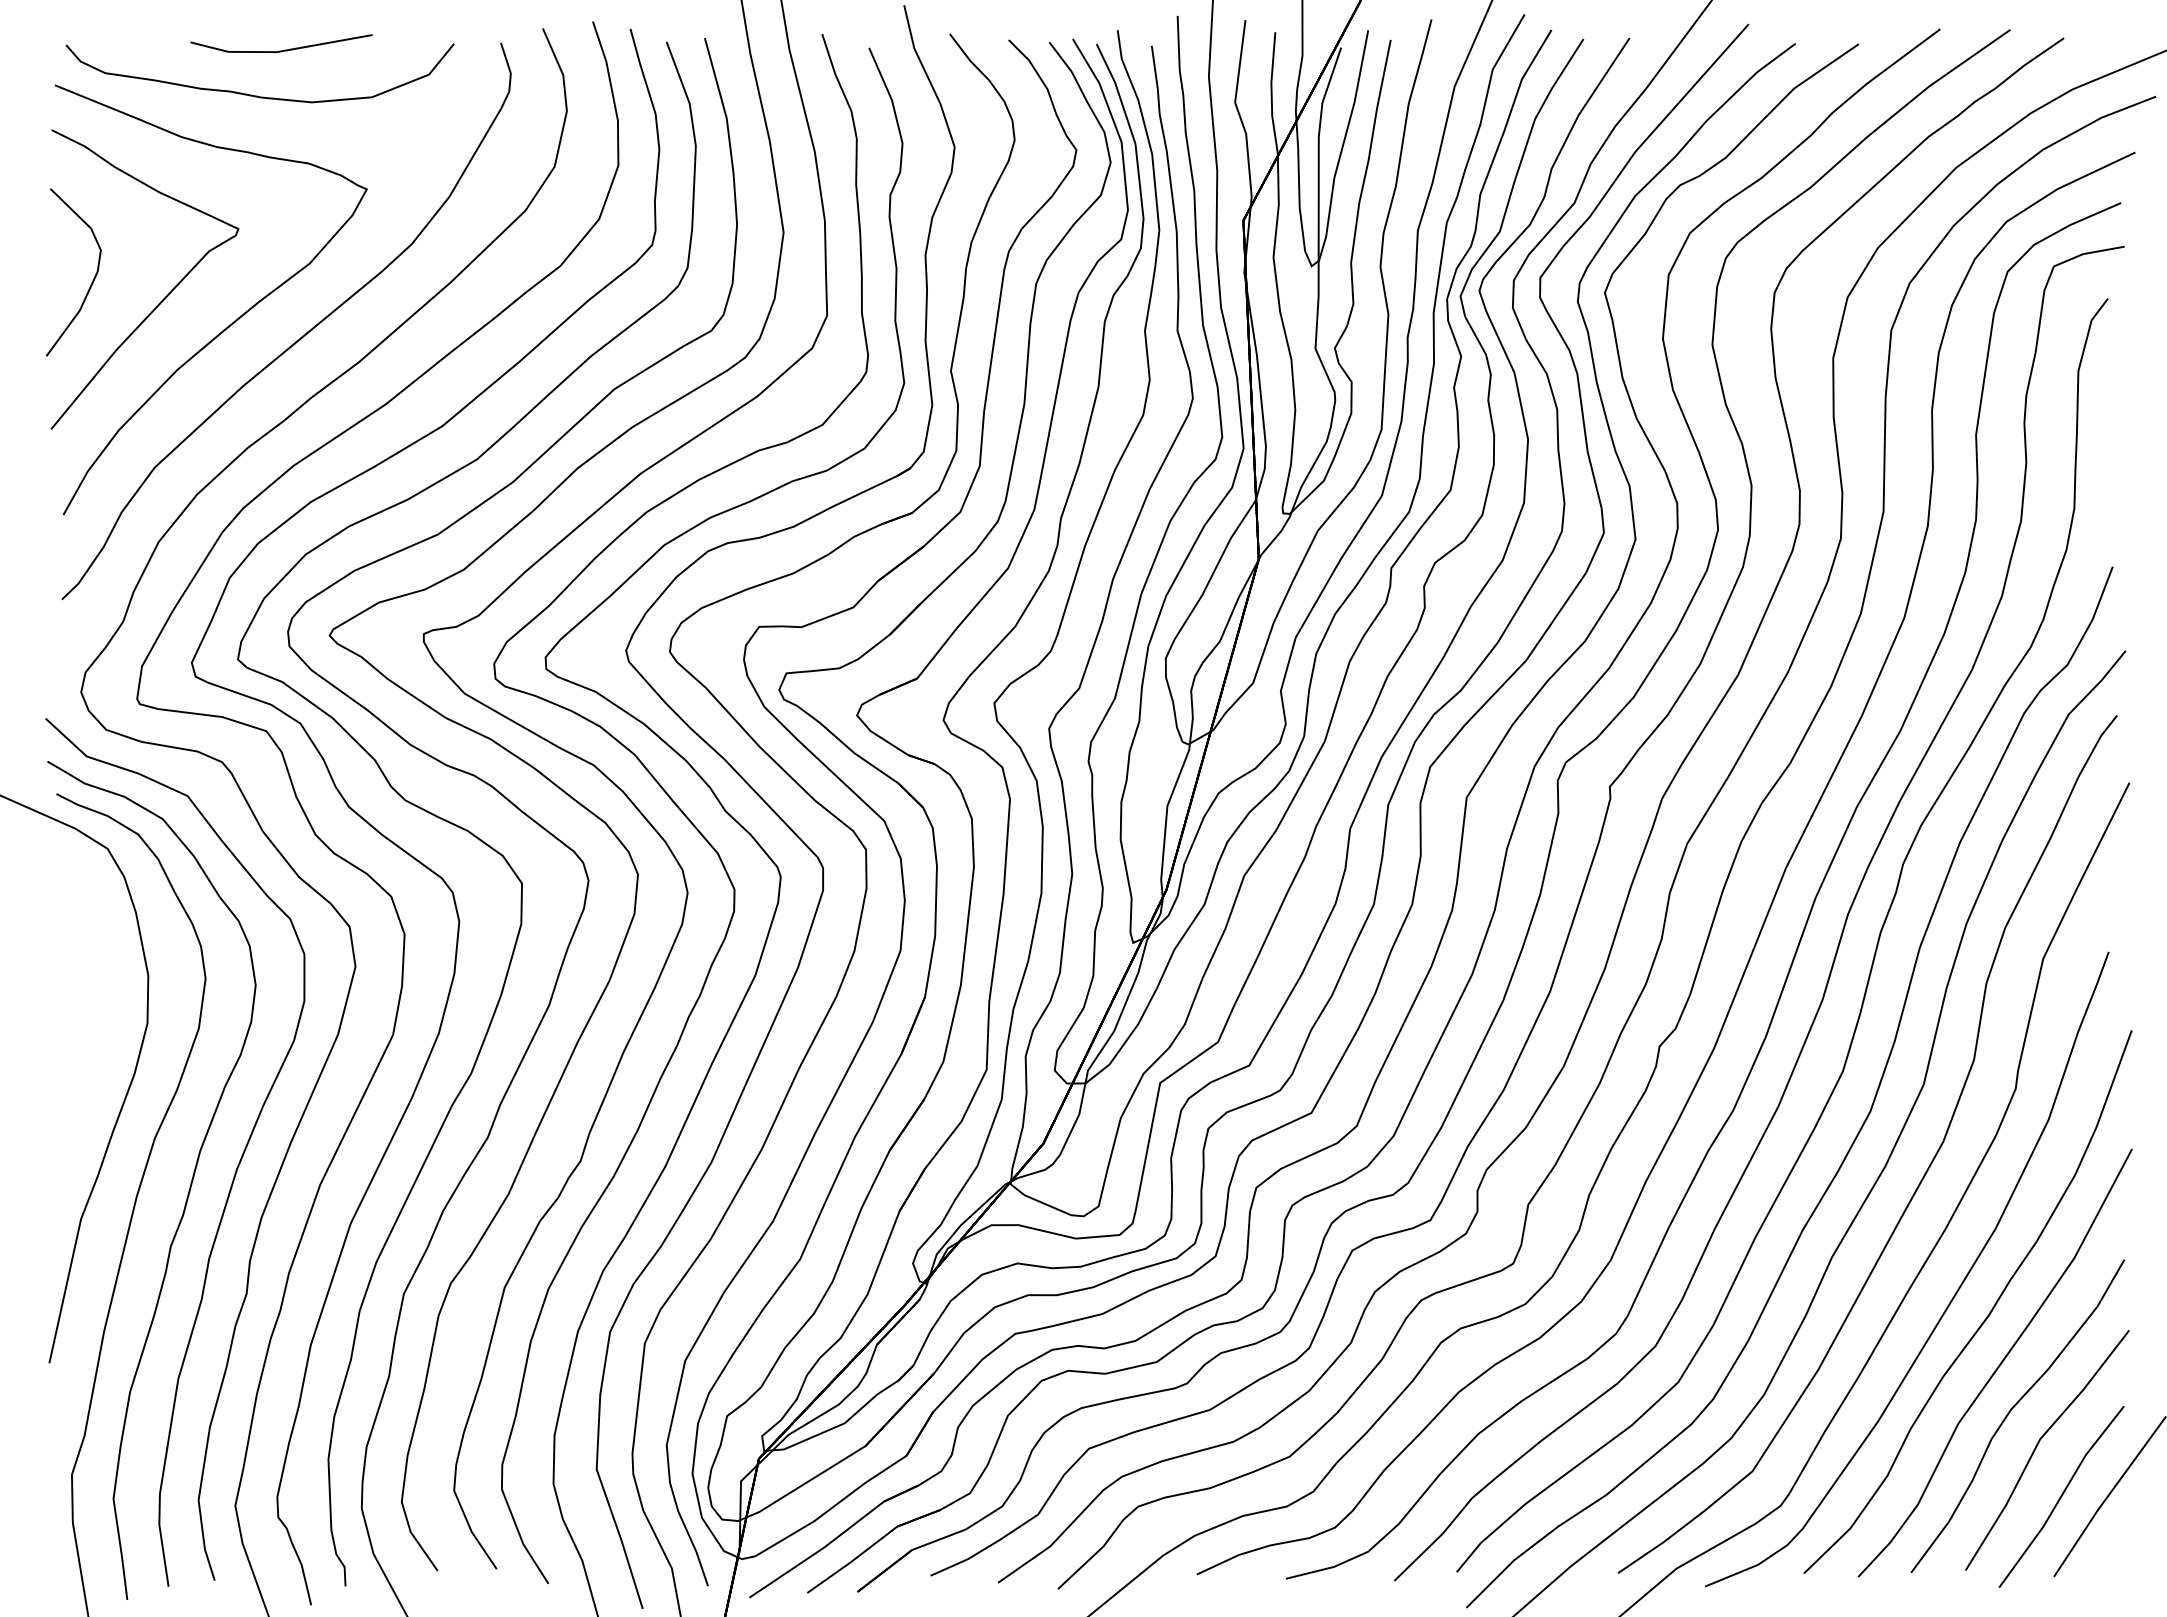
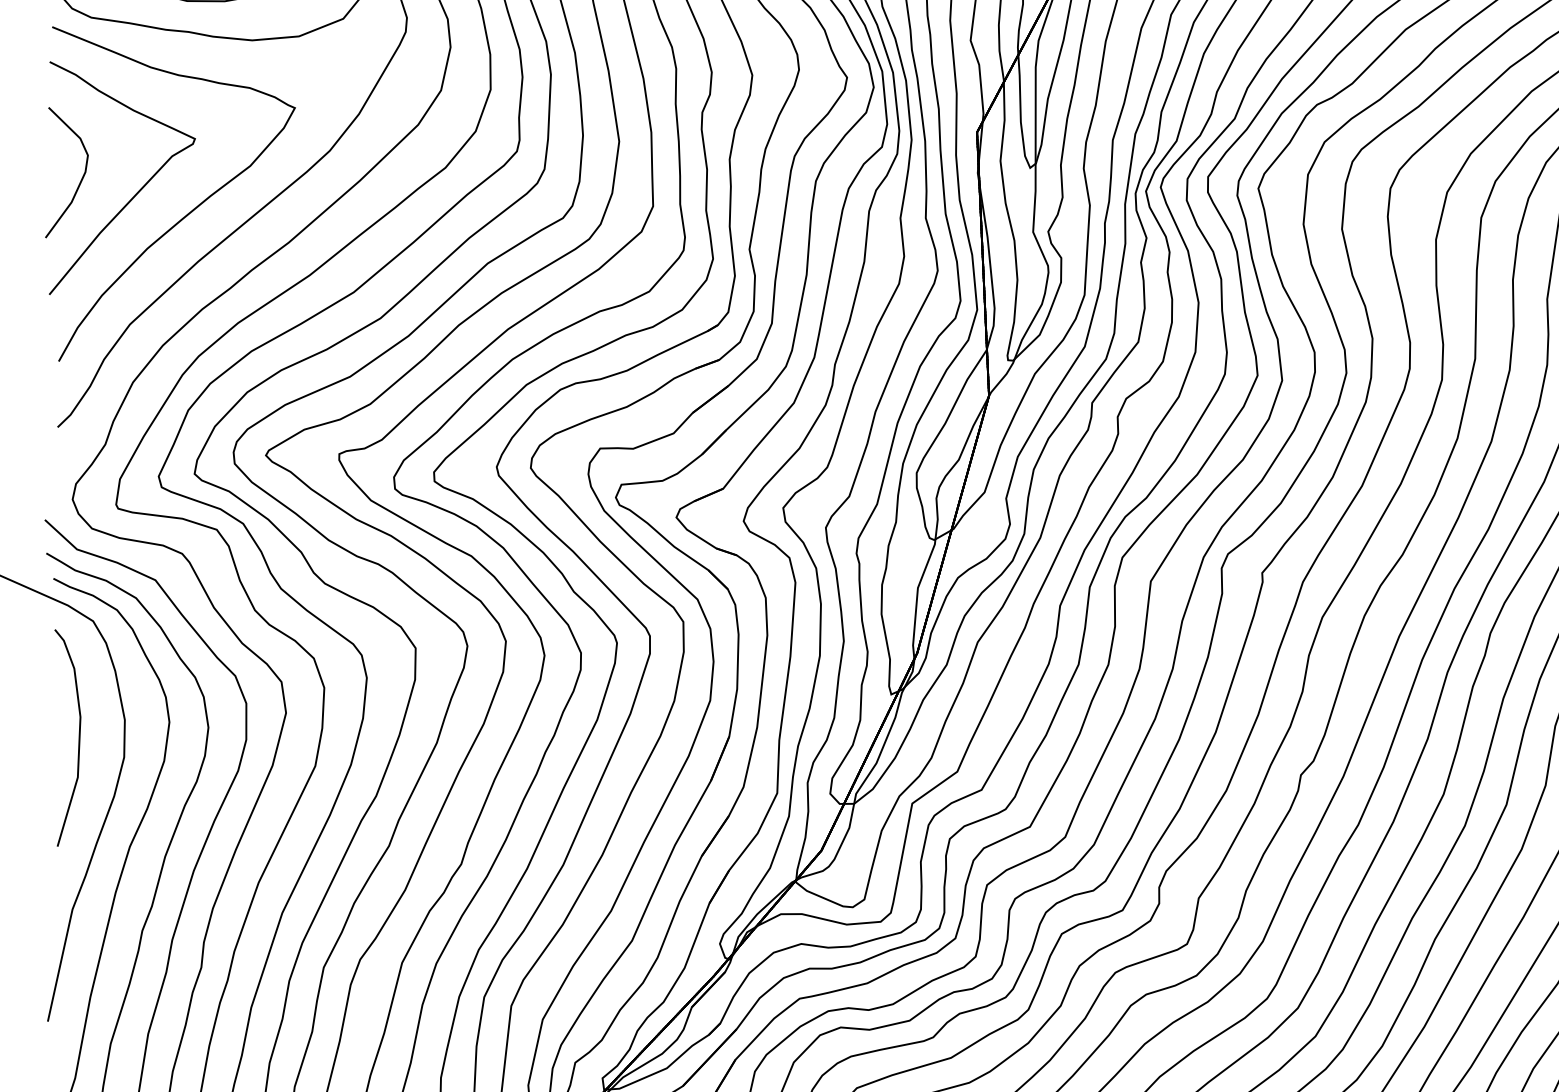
part: (89, 998) -> (79, 737), added

